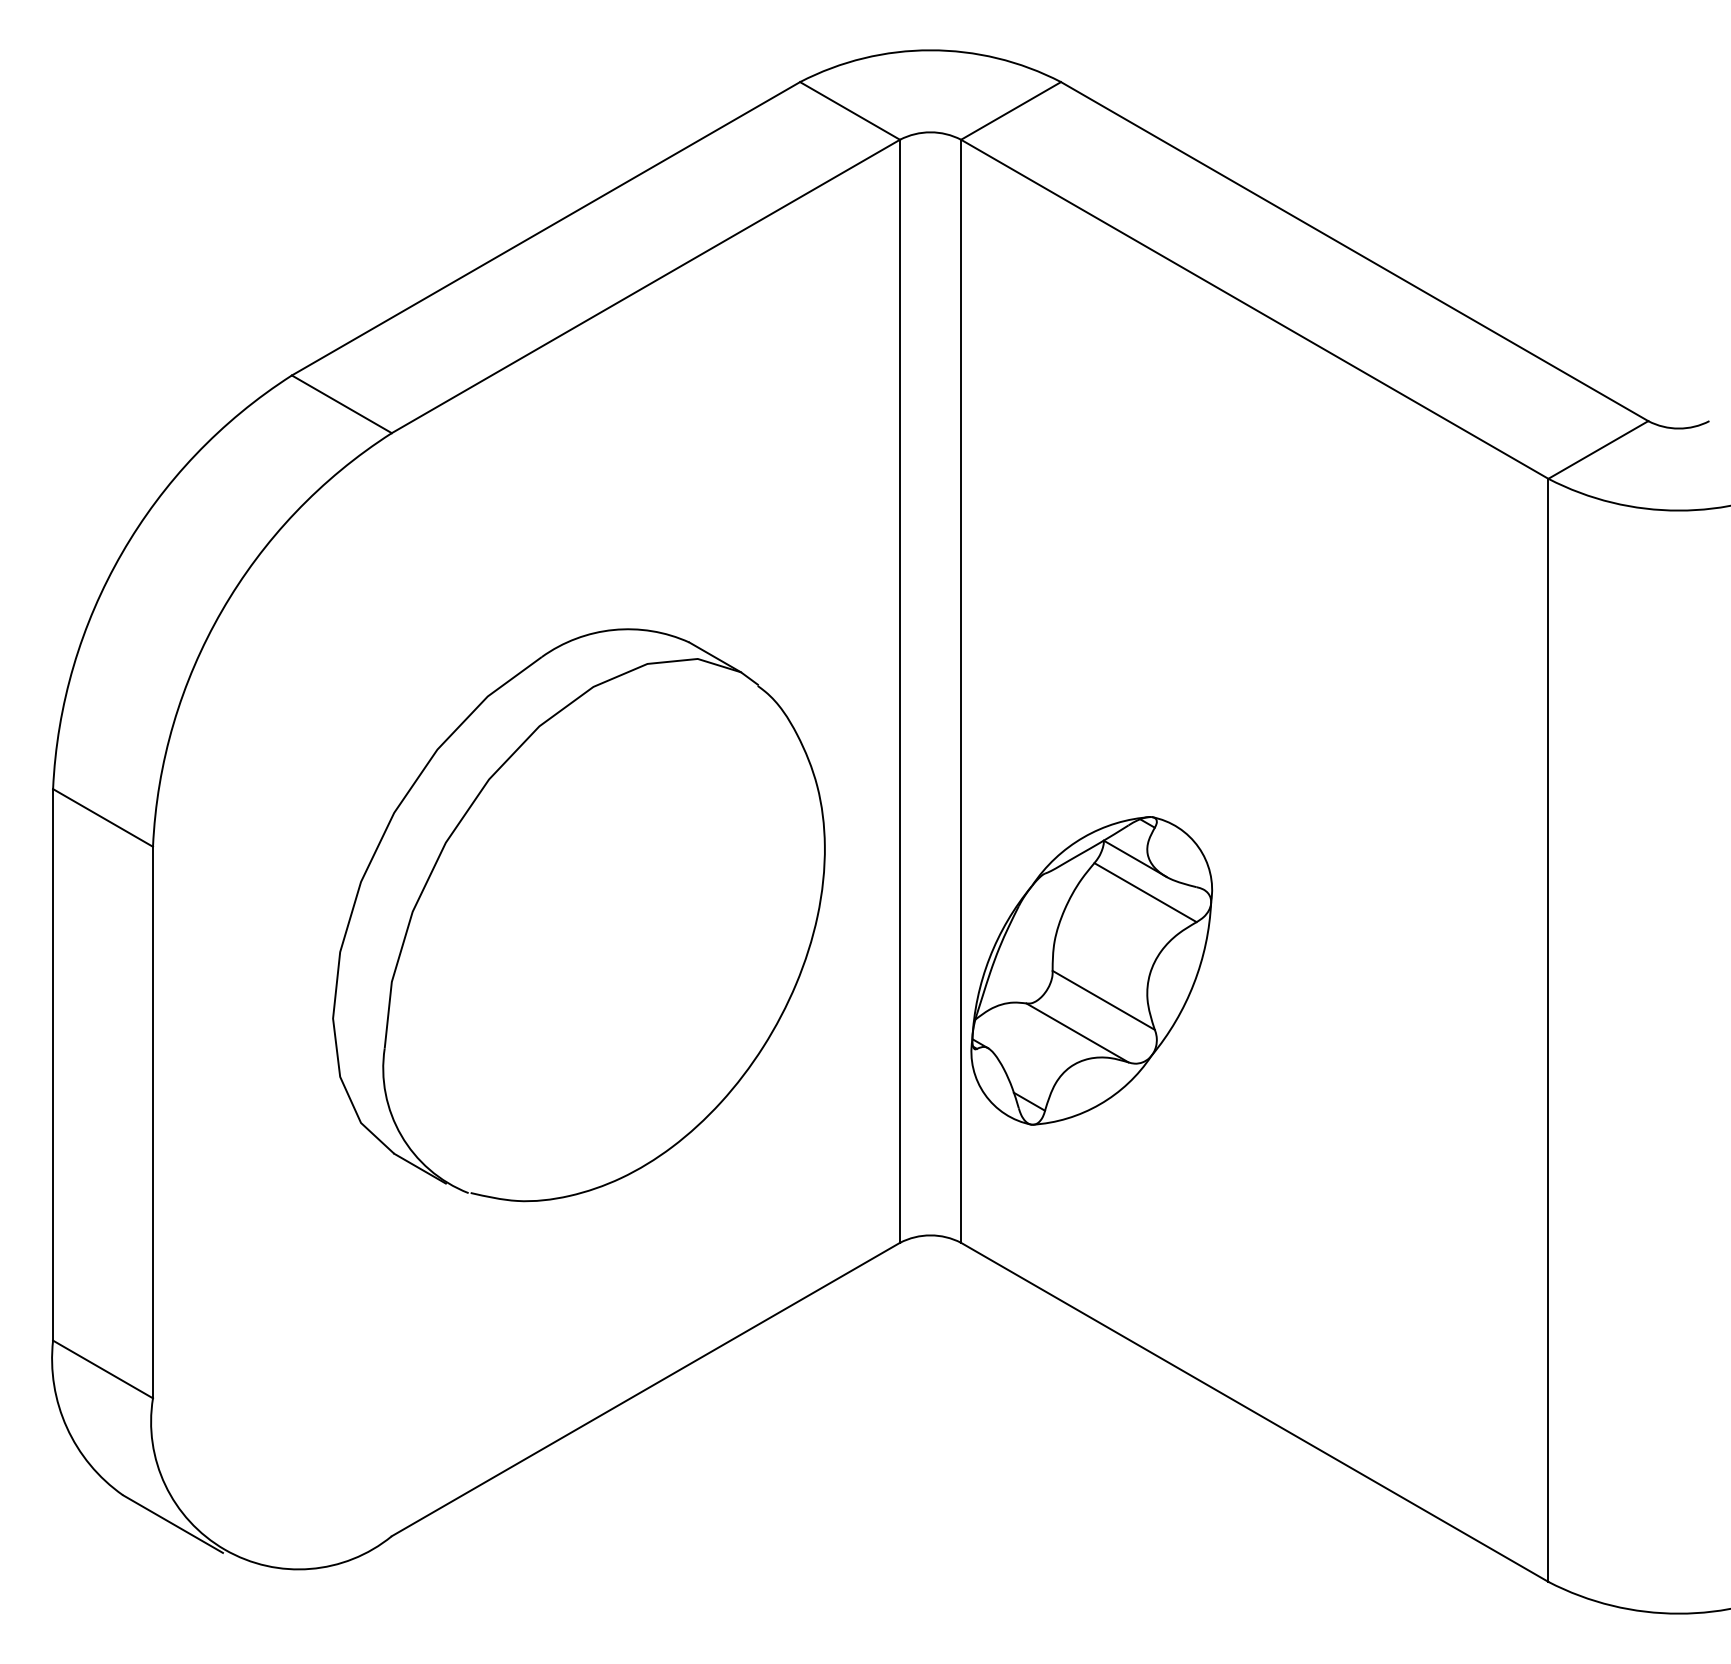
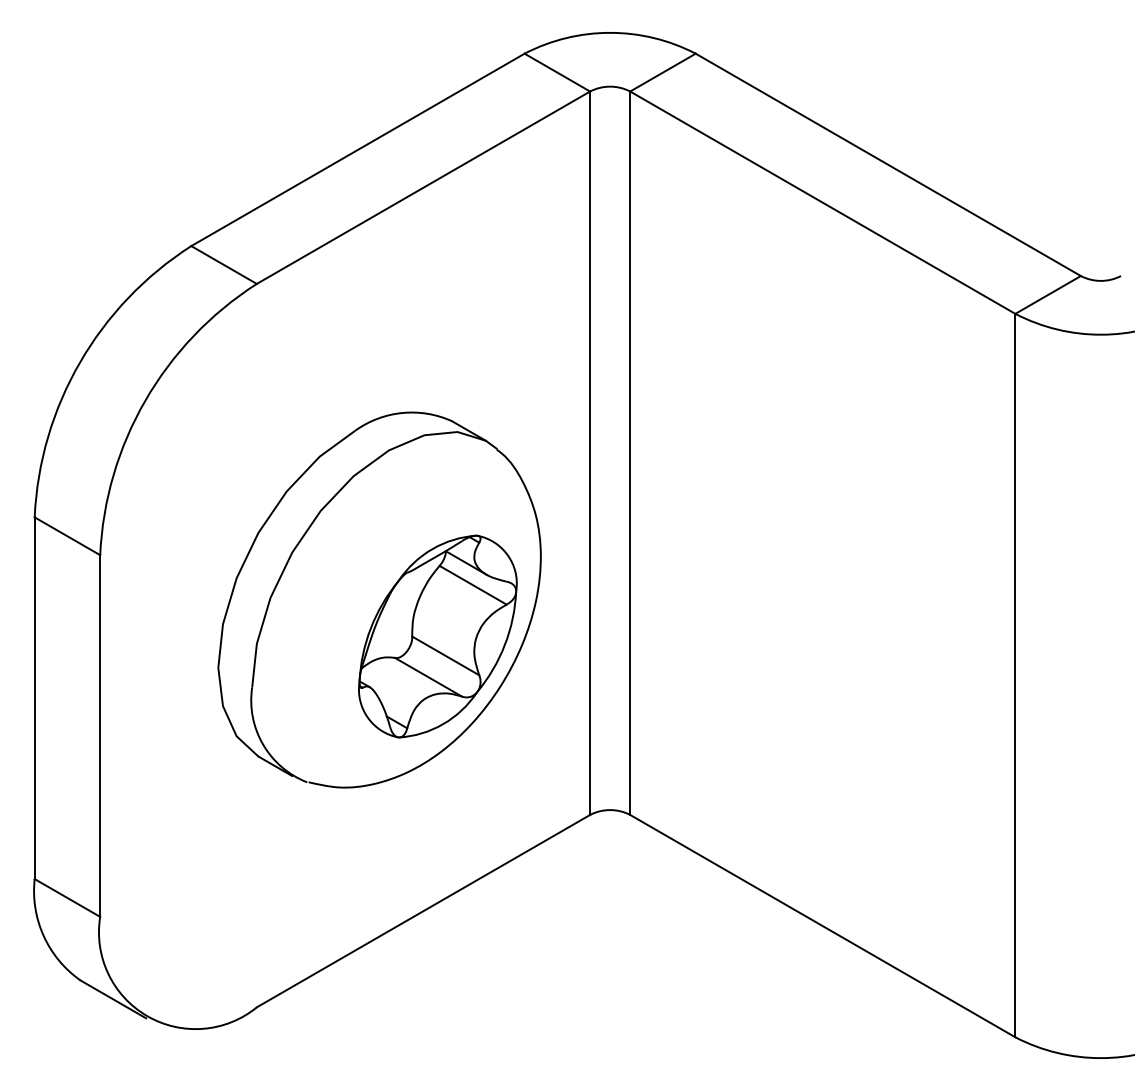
part: (1091, 970) -> (437, 636), moved

